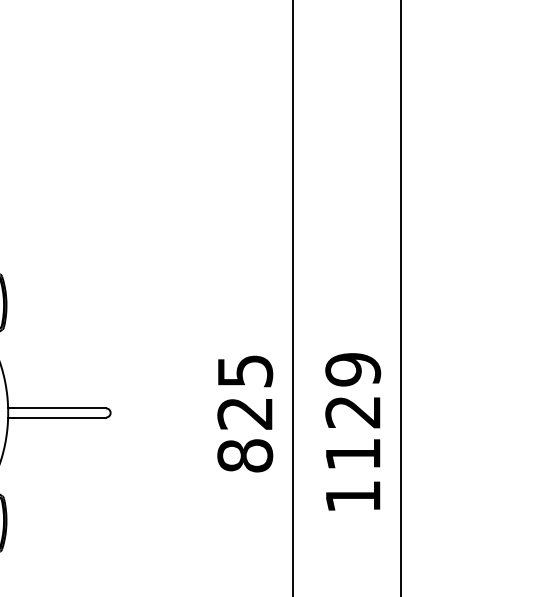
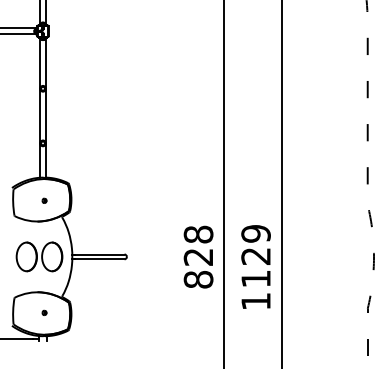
text: (245, 370) -> (198, 234), 825 -> 828

